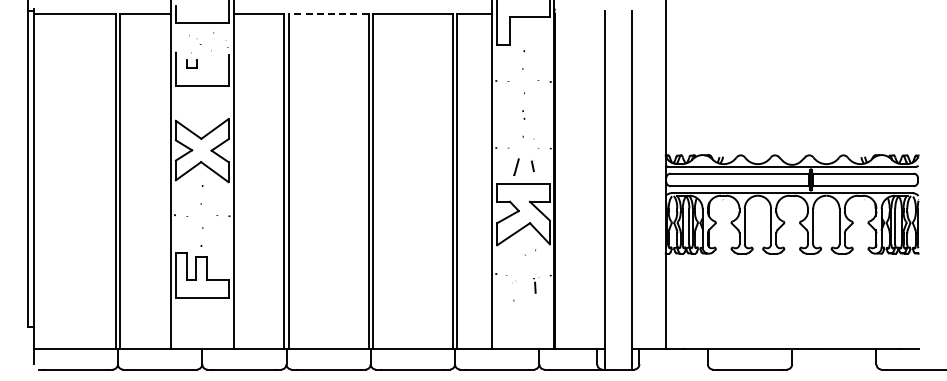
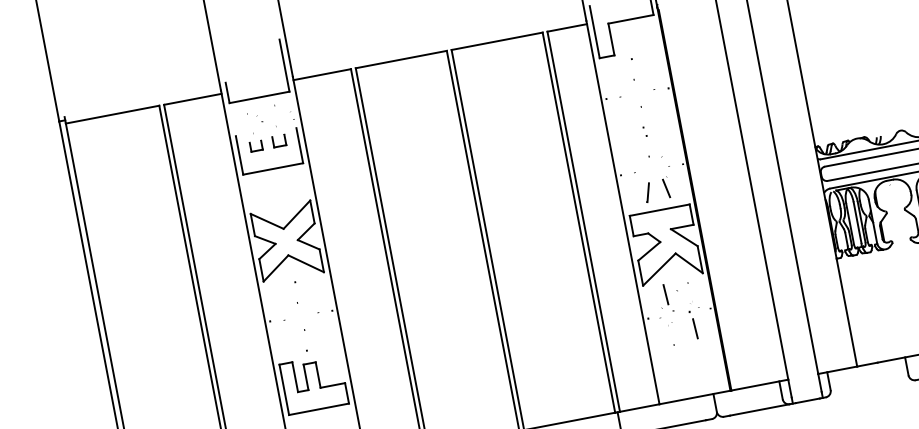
line: (328, 14) -> (401, 59), dashed -> solid
part: (211, 63) -> (278, 140), added
part: (532, 165) -> (665, 187), size x1.67
part: (514, 259) -> (665, 298), added
part: (536, 283) -> (696, 320), size x1.67

